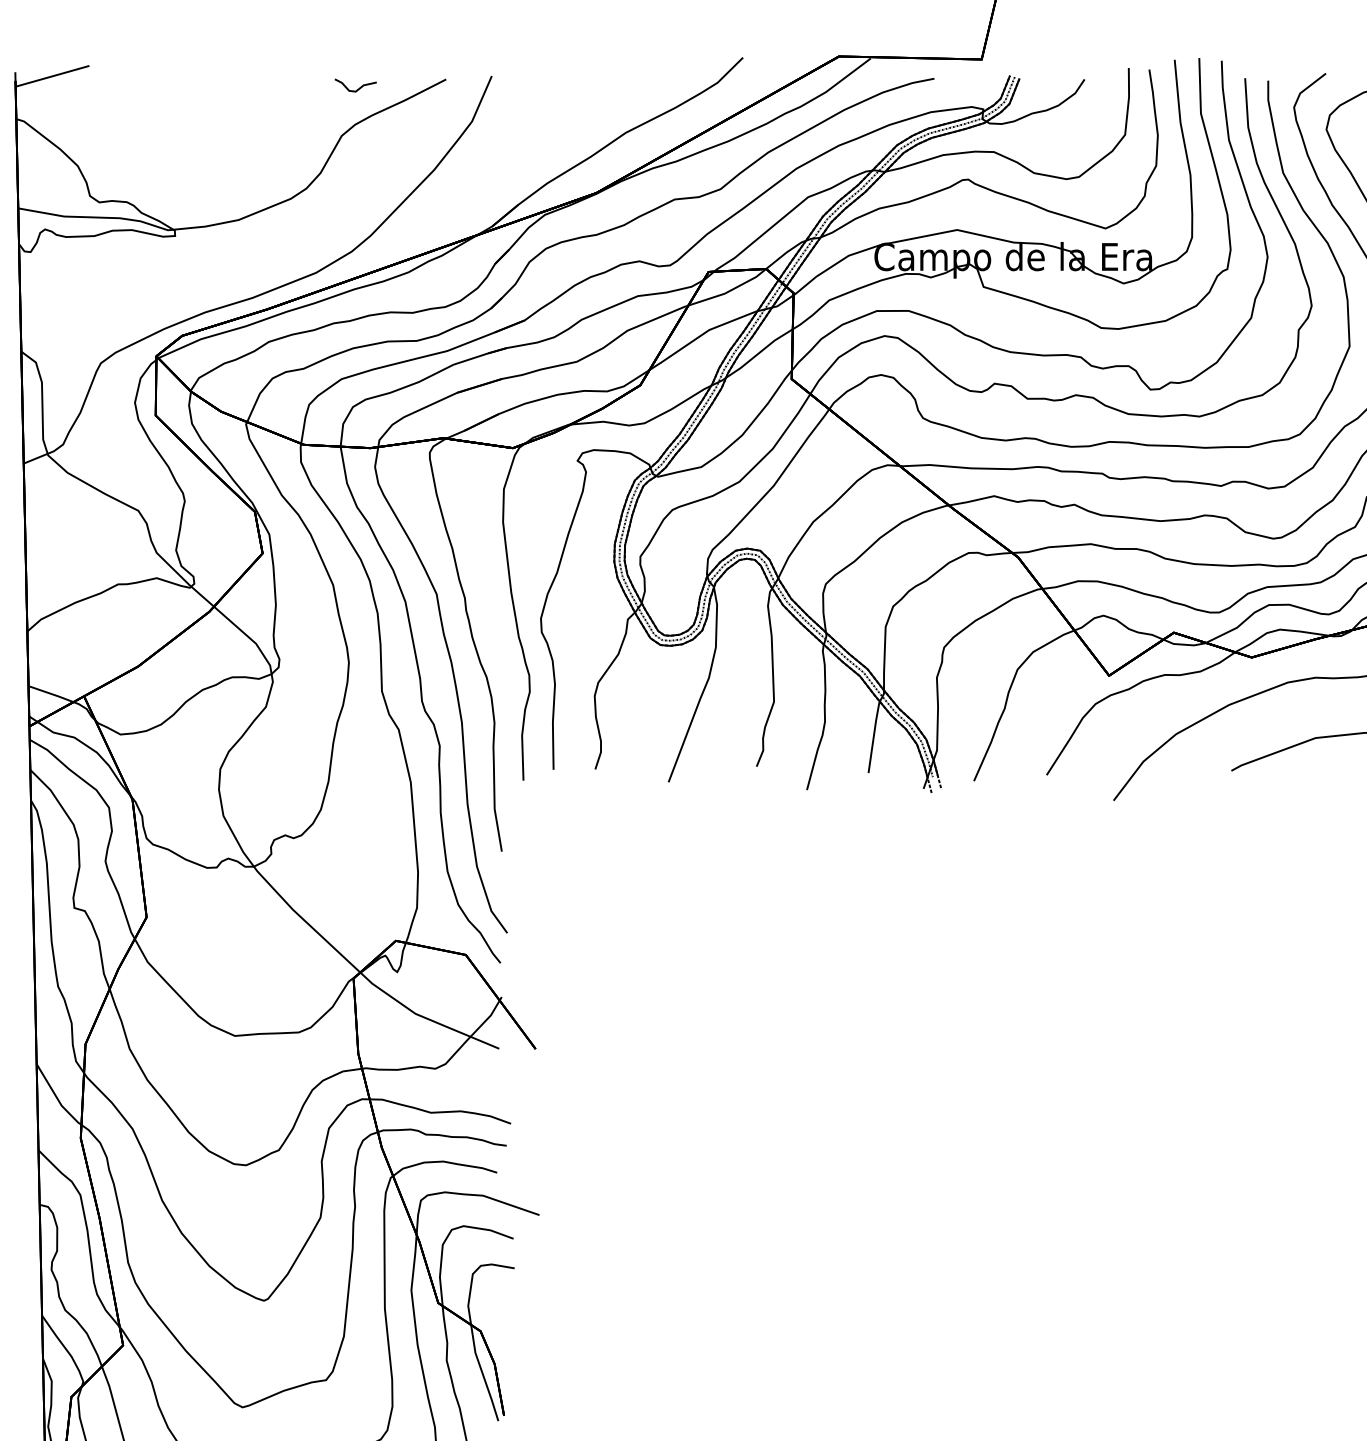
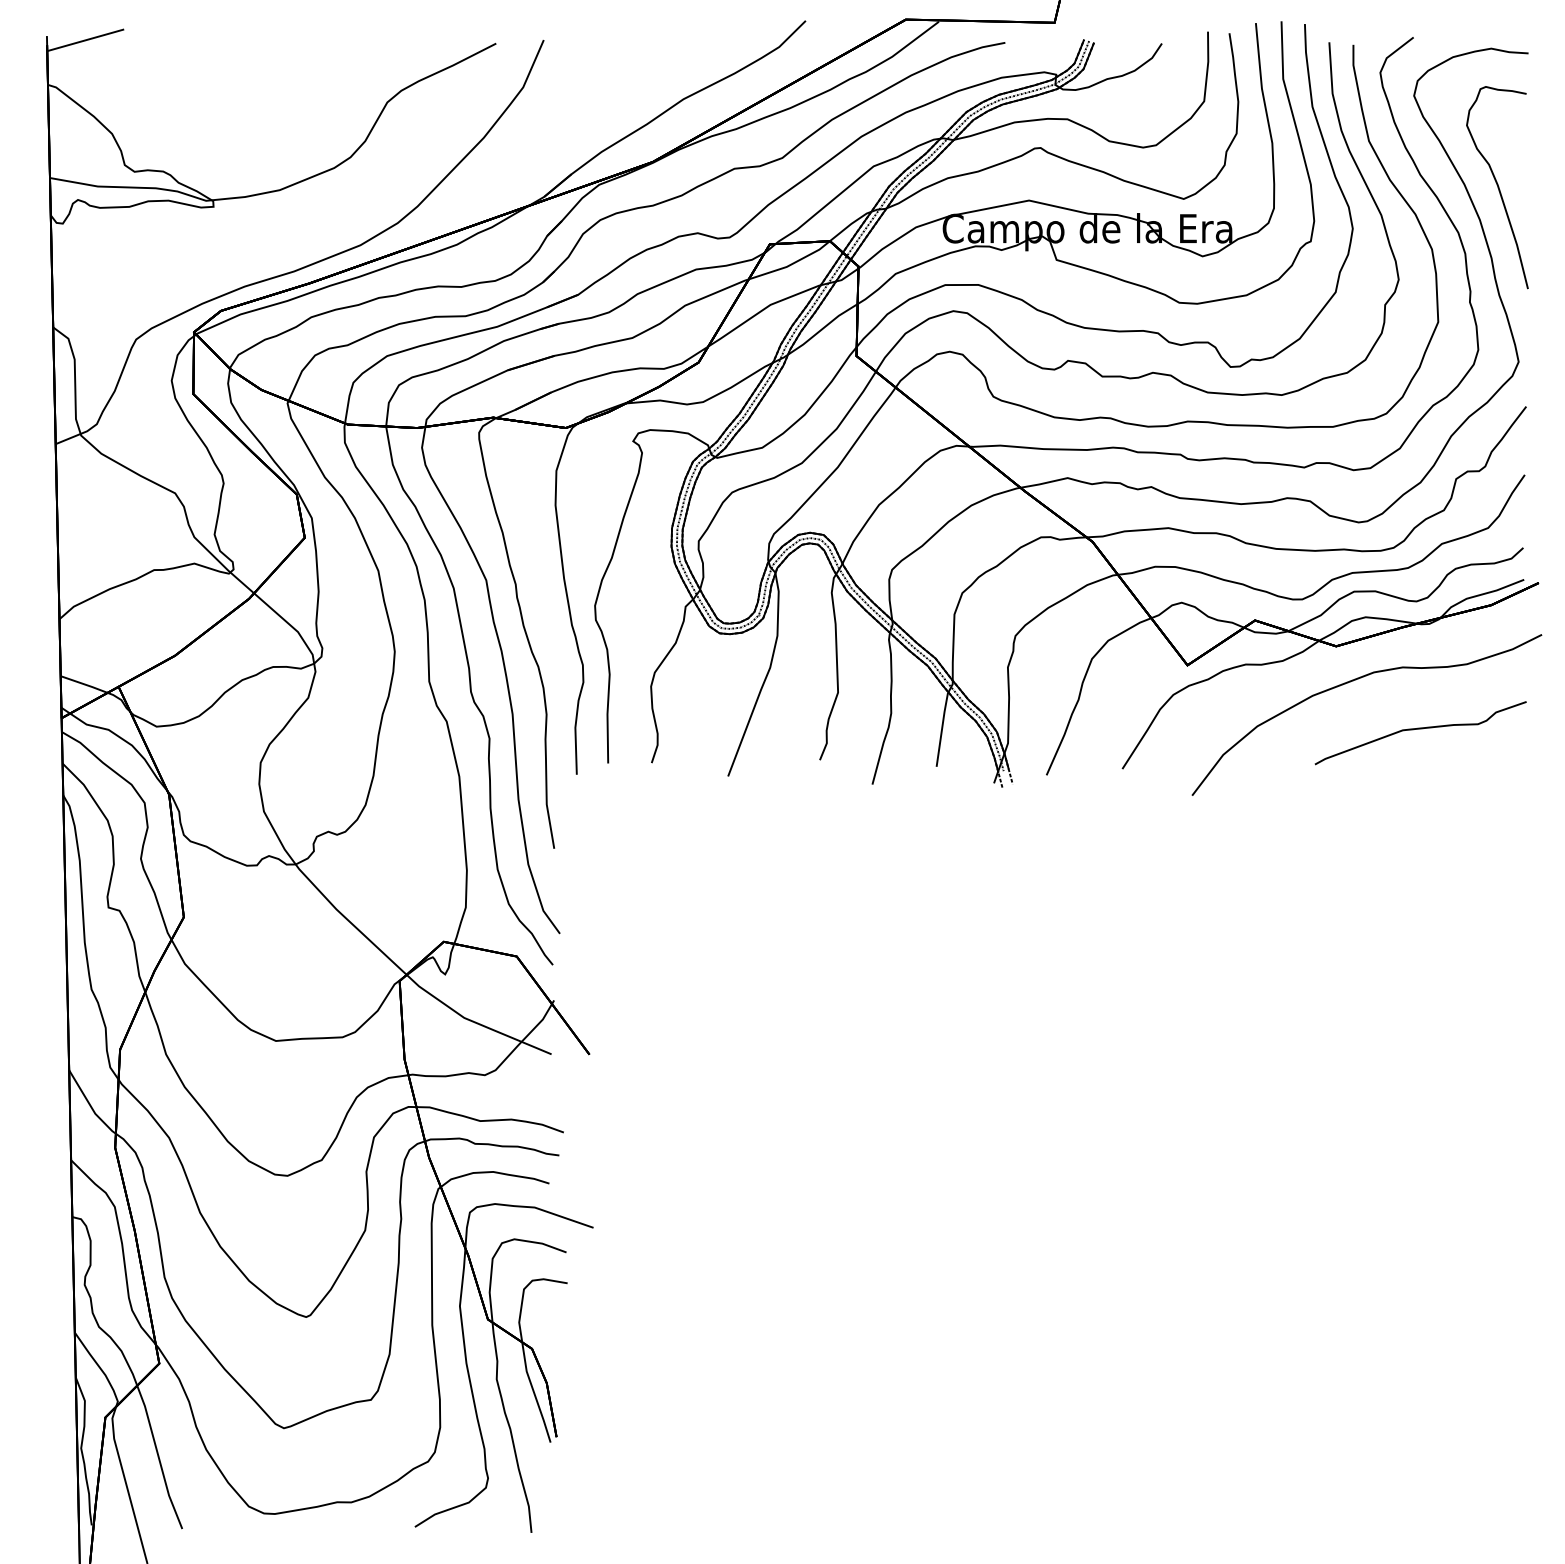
curve: (357, 88) -> (403, 53), removed

